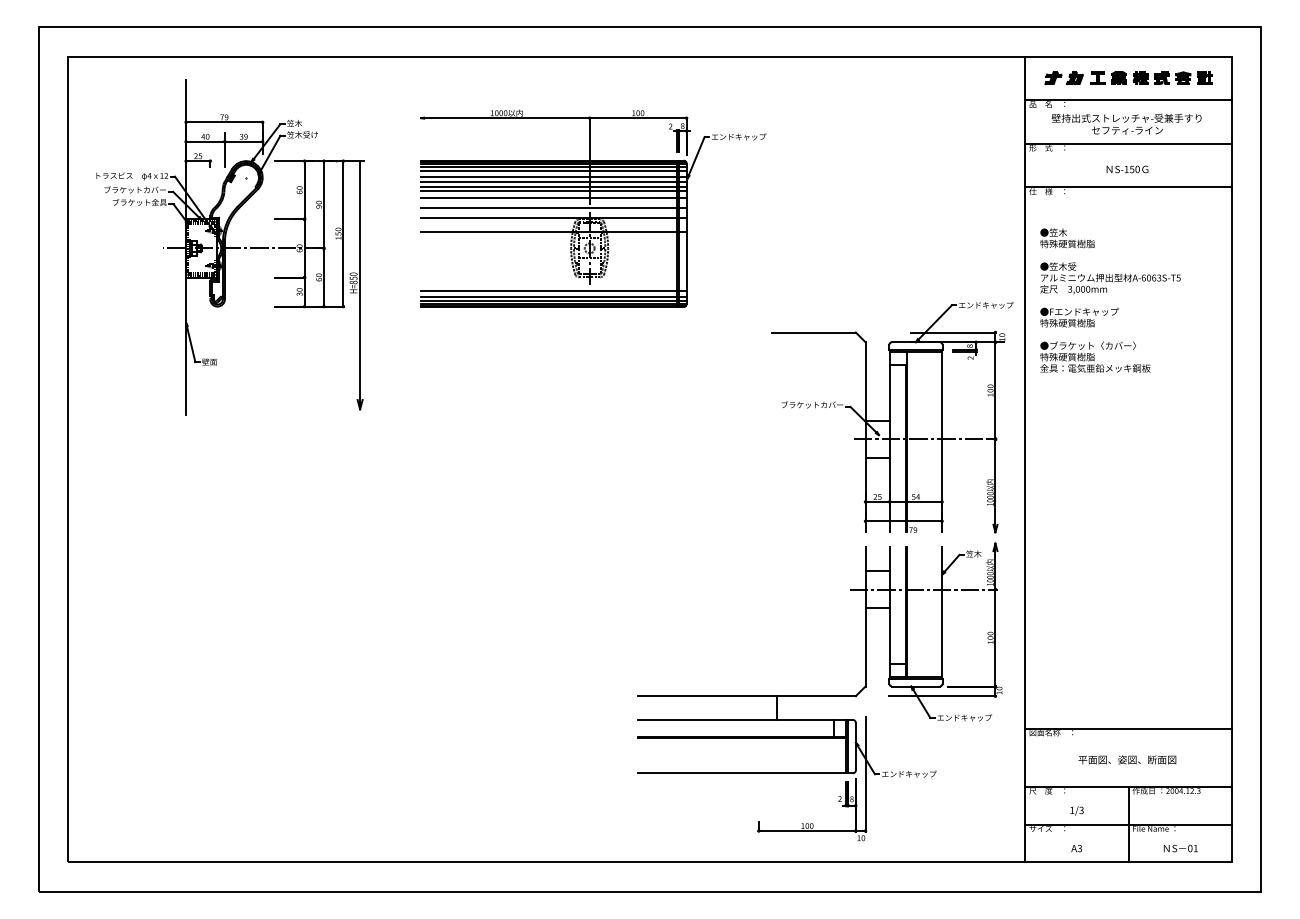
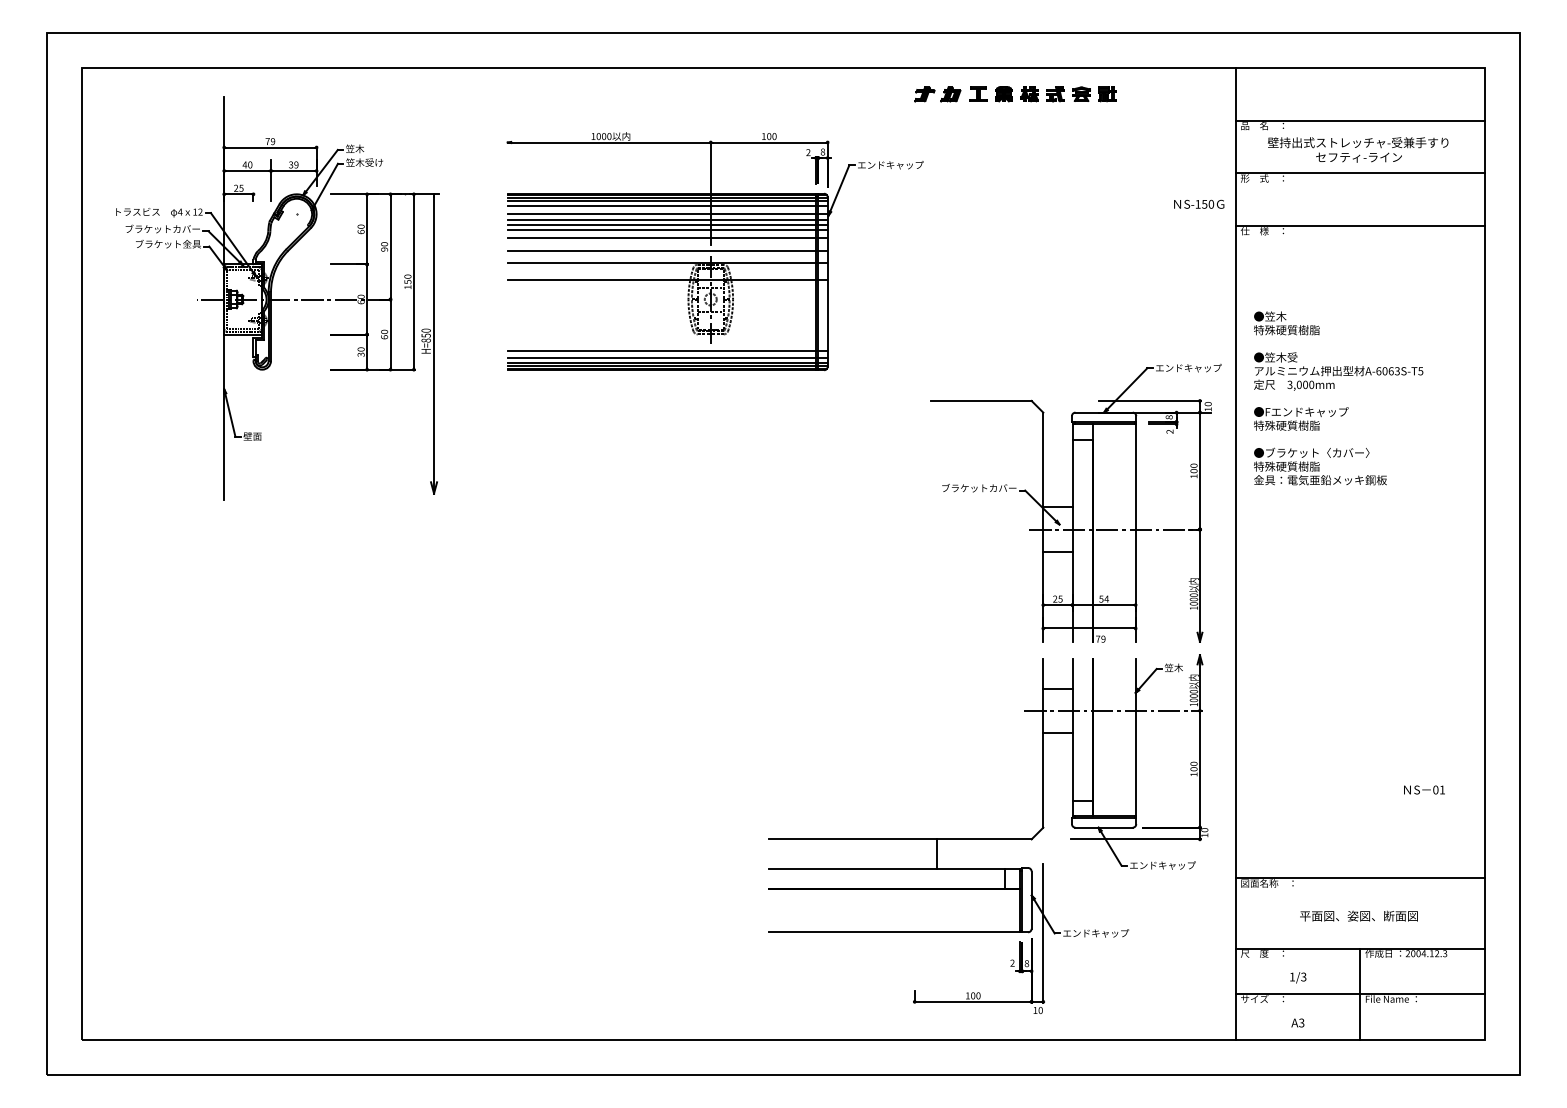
part: (1128, 78) -> (1015, 94), moved
text: (1127, 168) -> (1199, 203), moved
text: (1110, 300) -> (1338, 398), moved
text: (1180, 848) -> (1424, 789), moved

